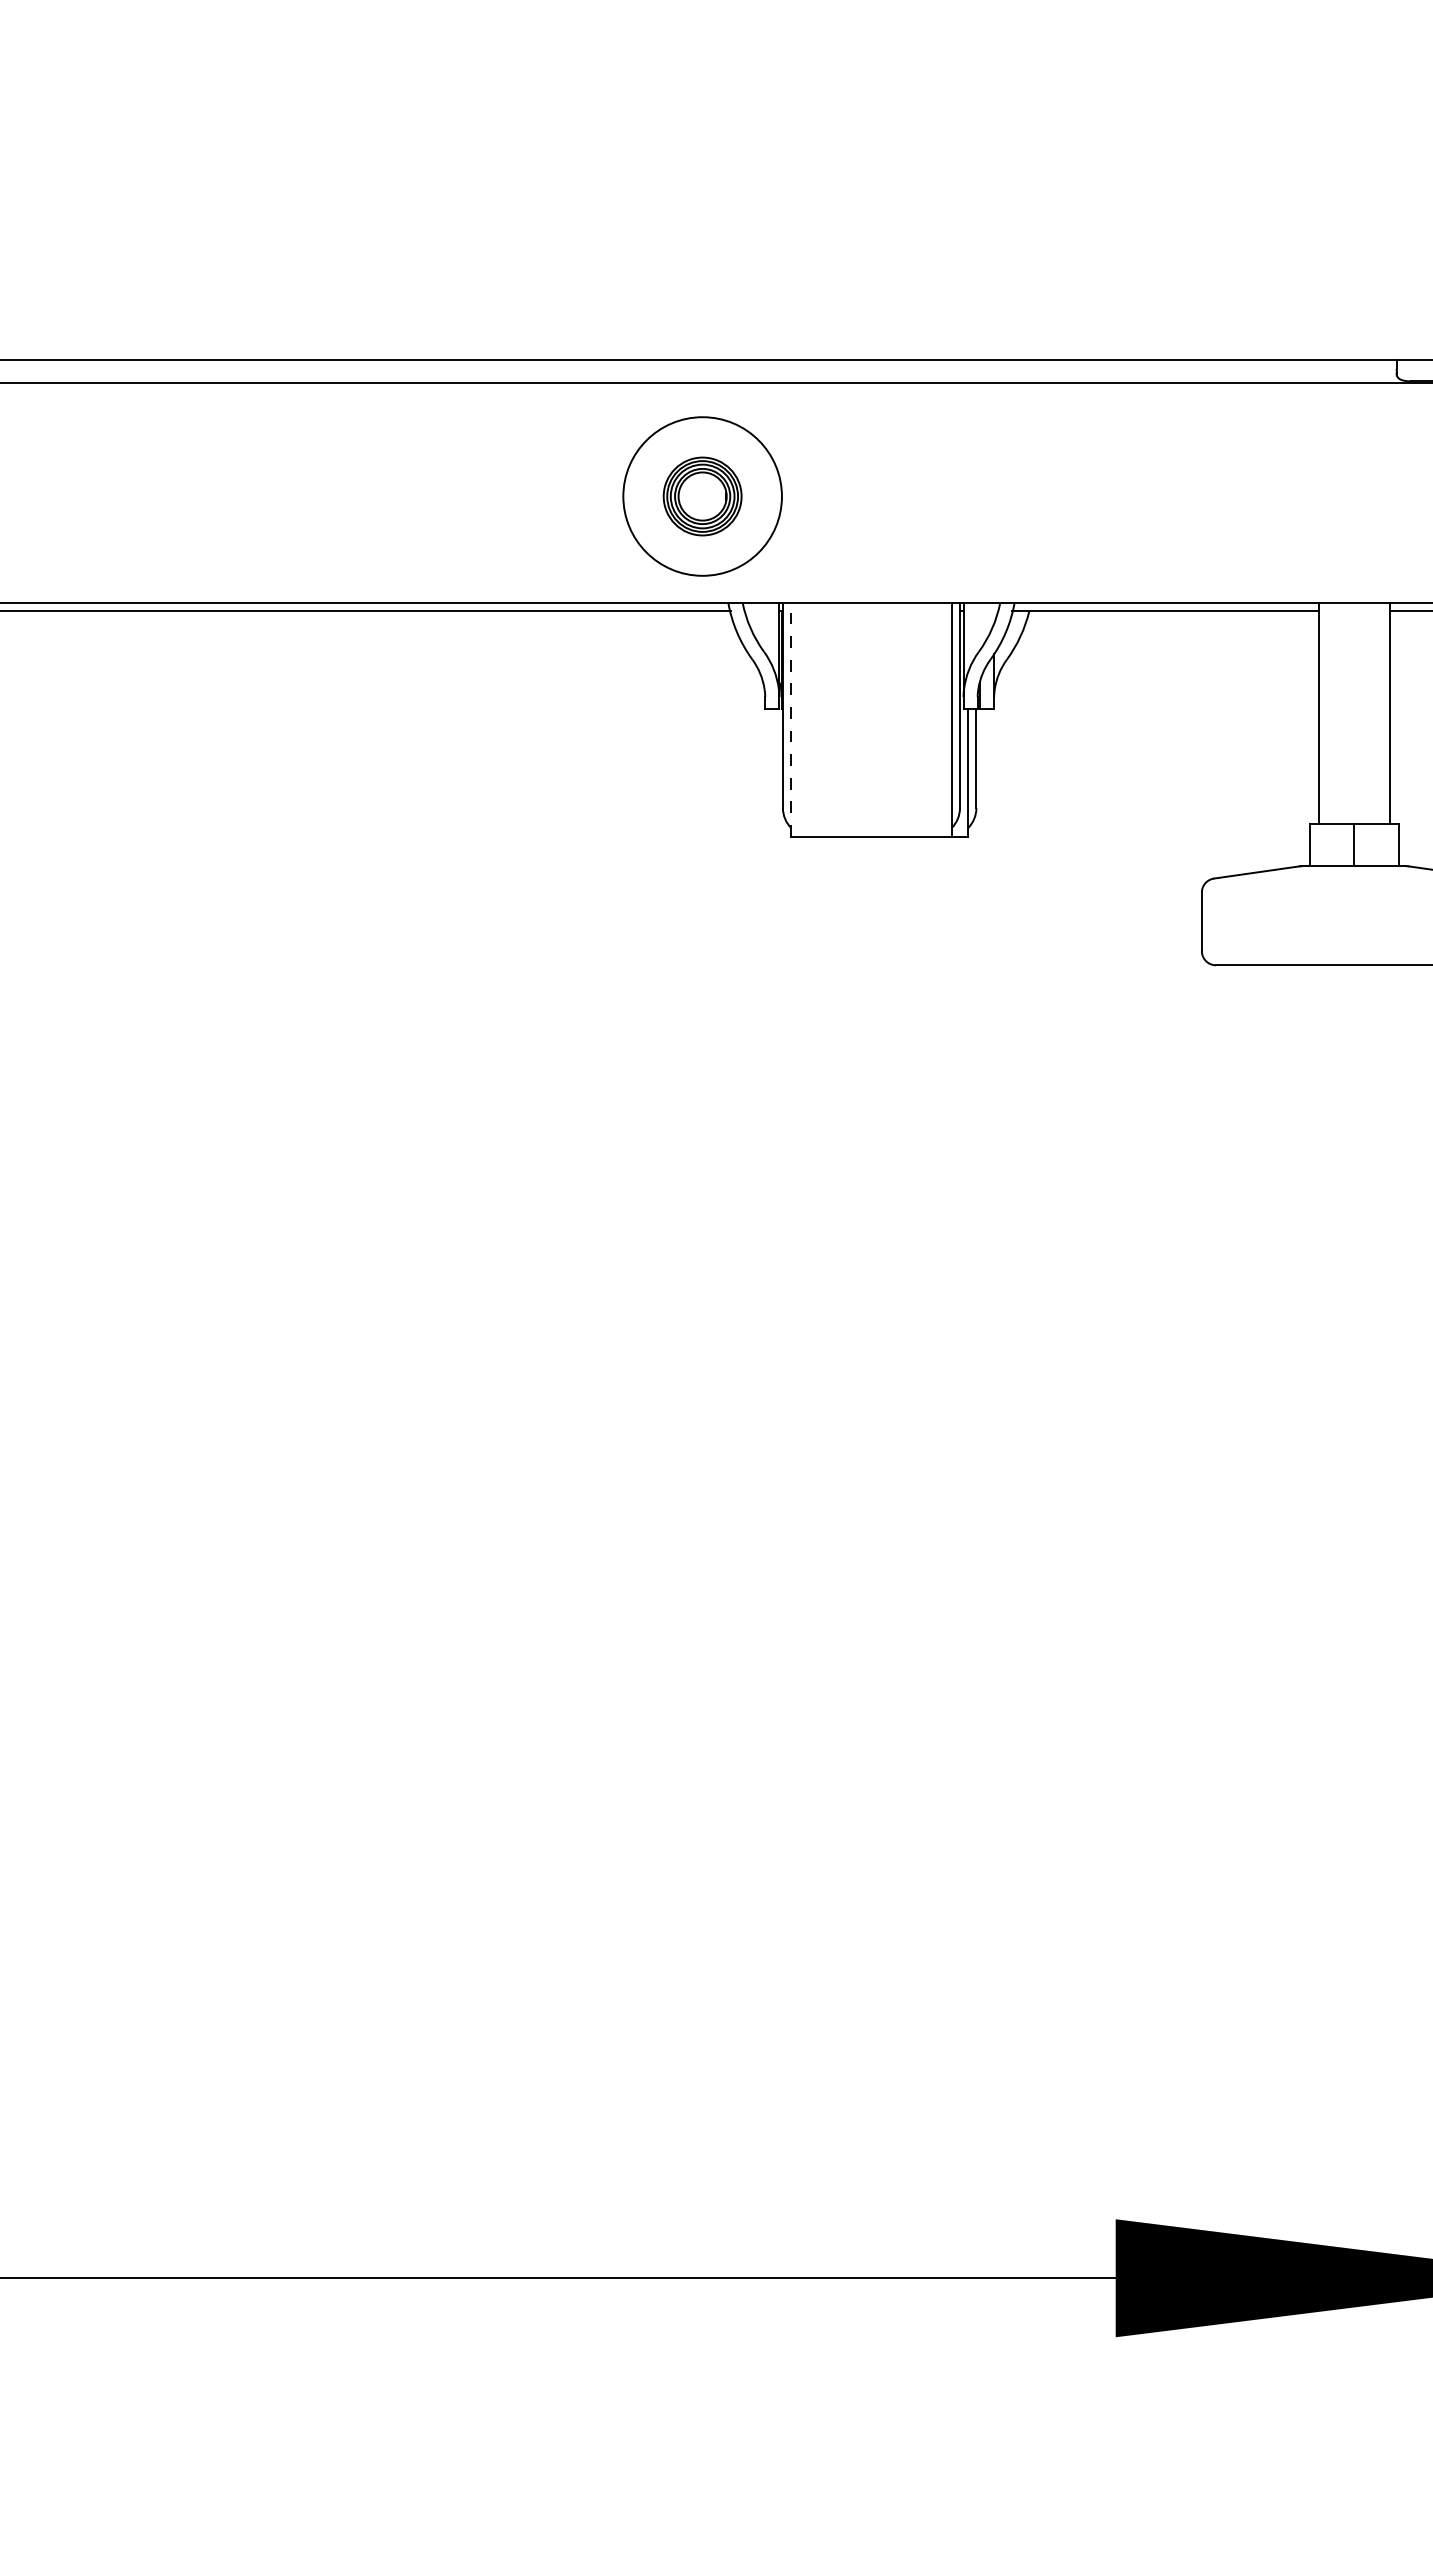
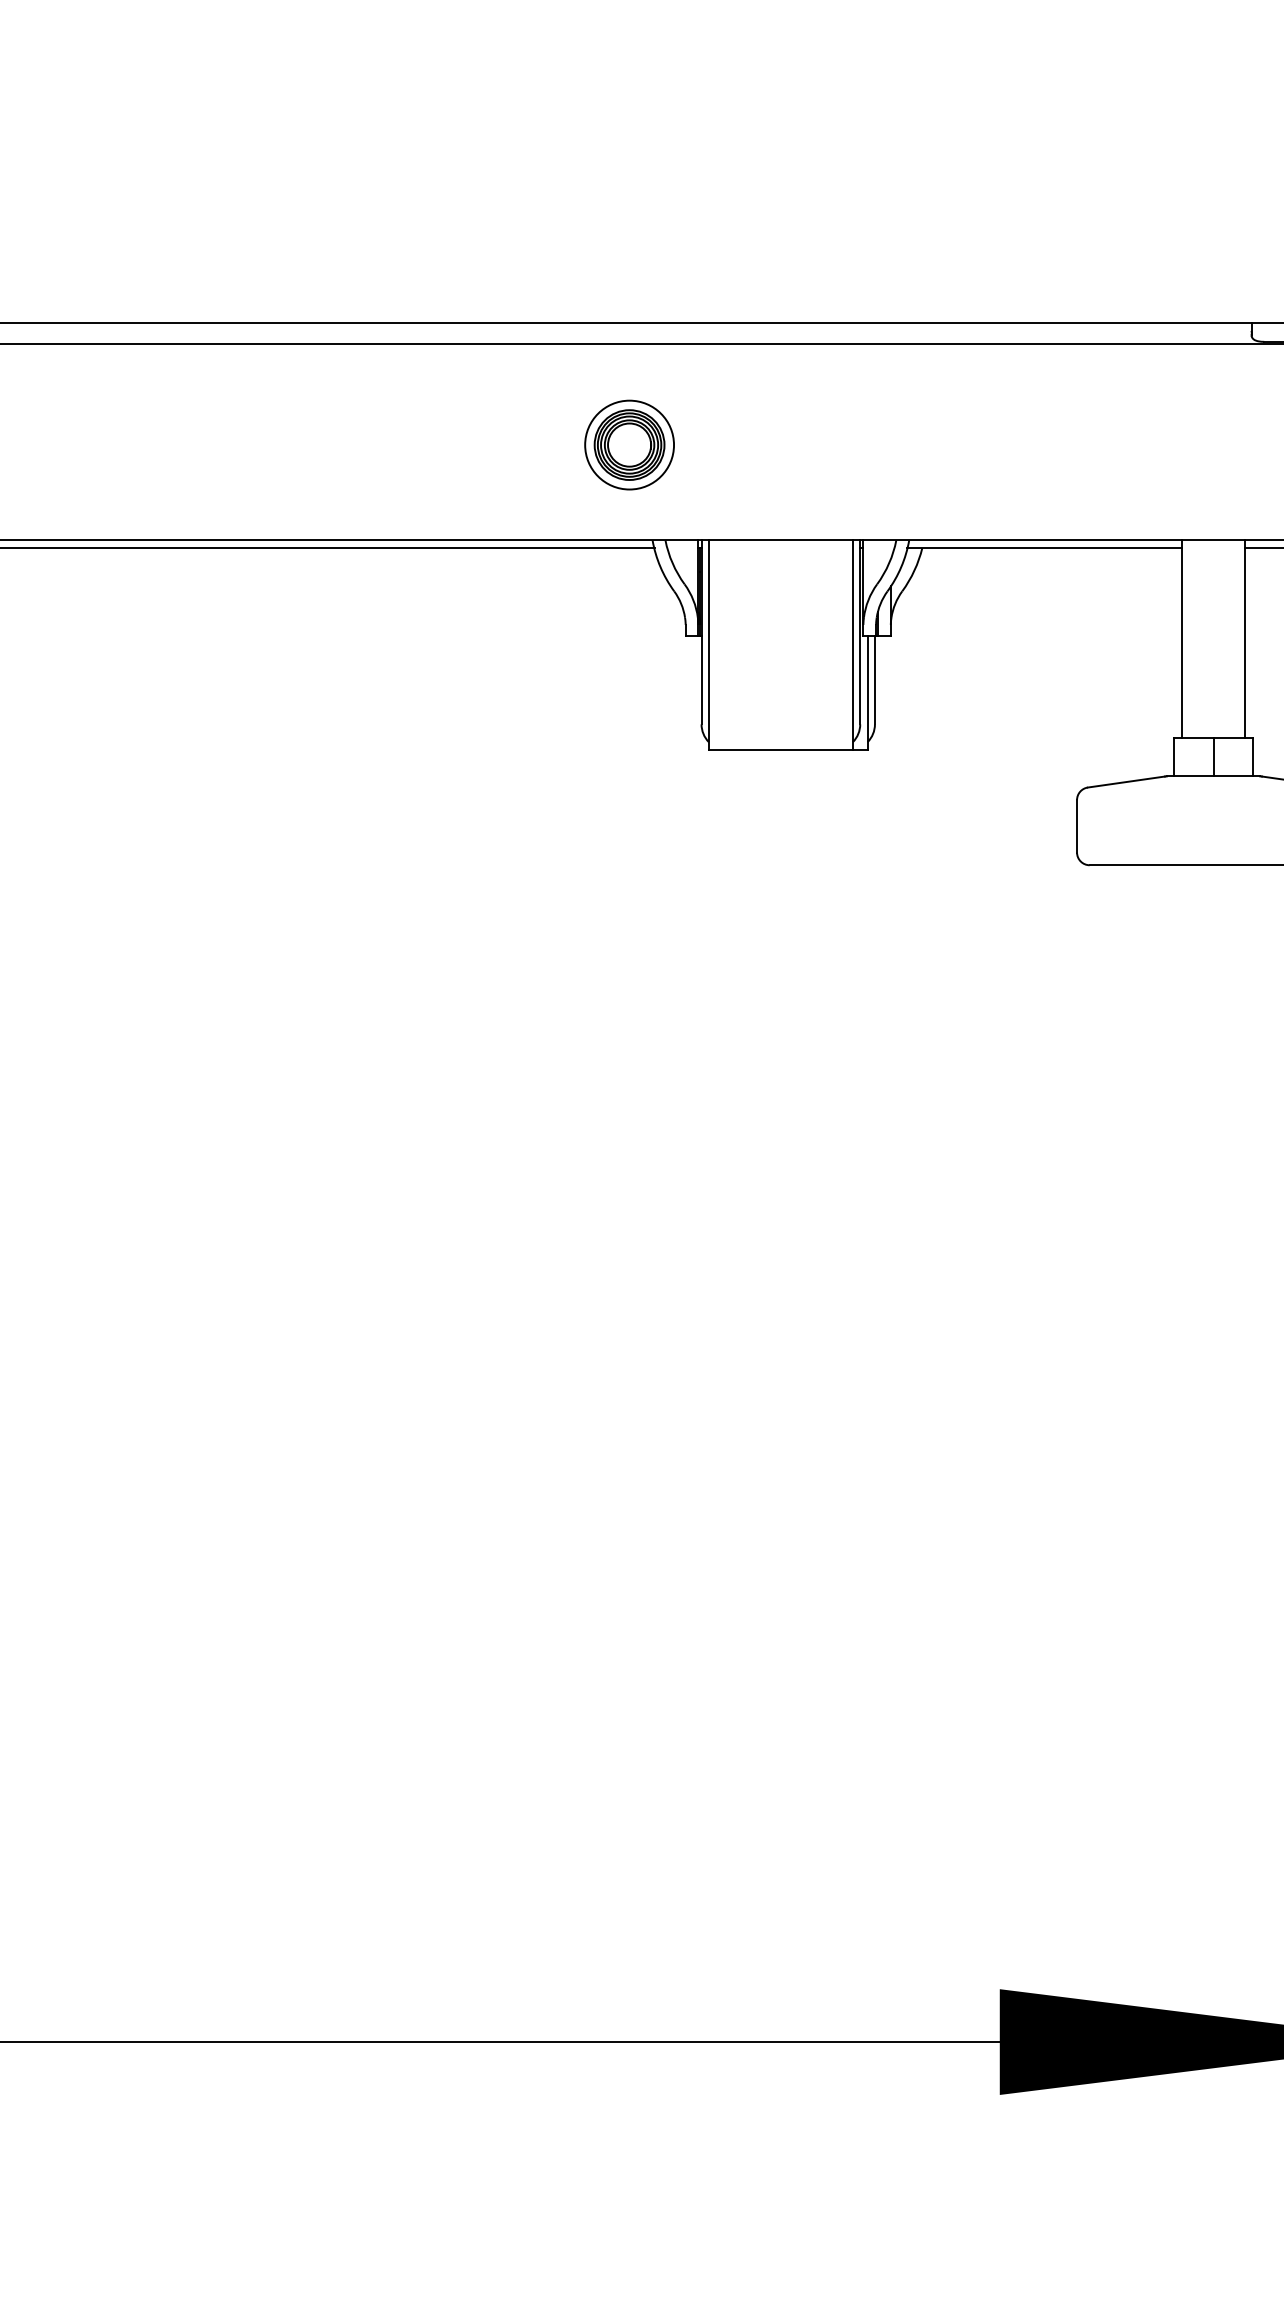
circle: (702, 496) -> (629, 445), size x0.62
line: (791, 719) -> (709, 644), dashed -> solid

